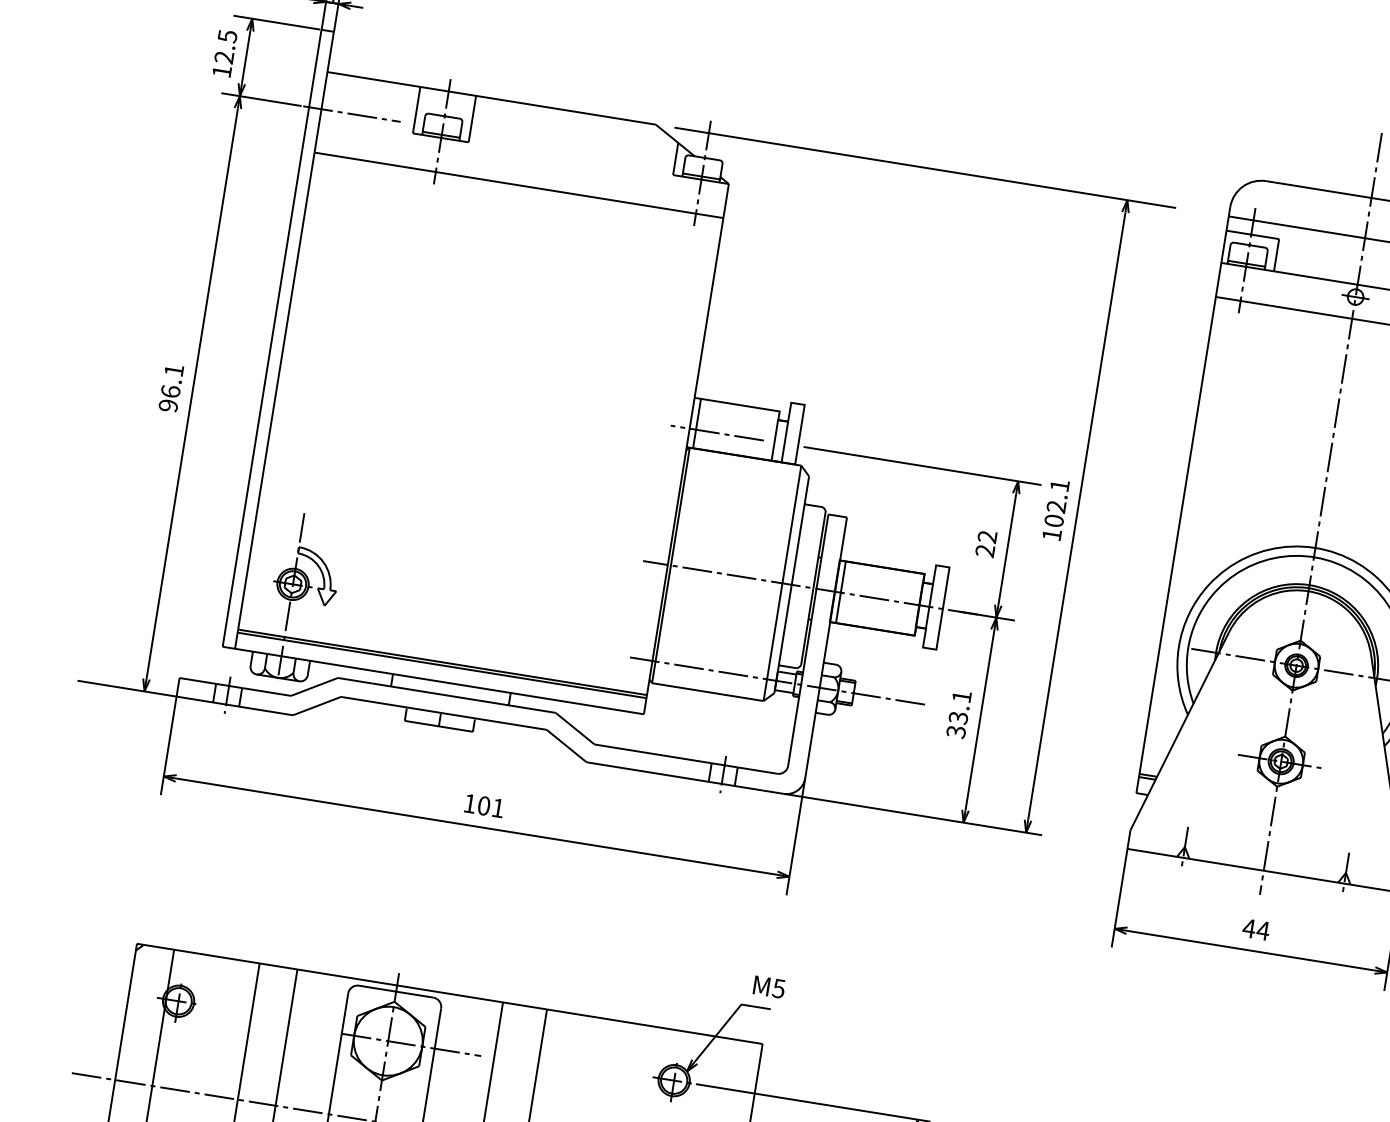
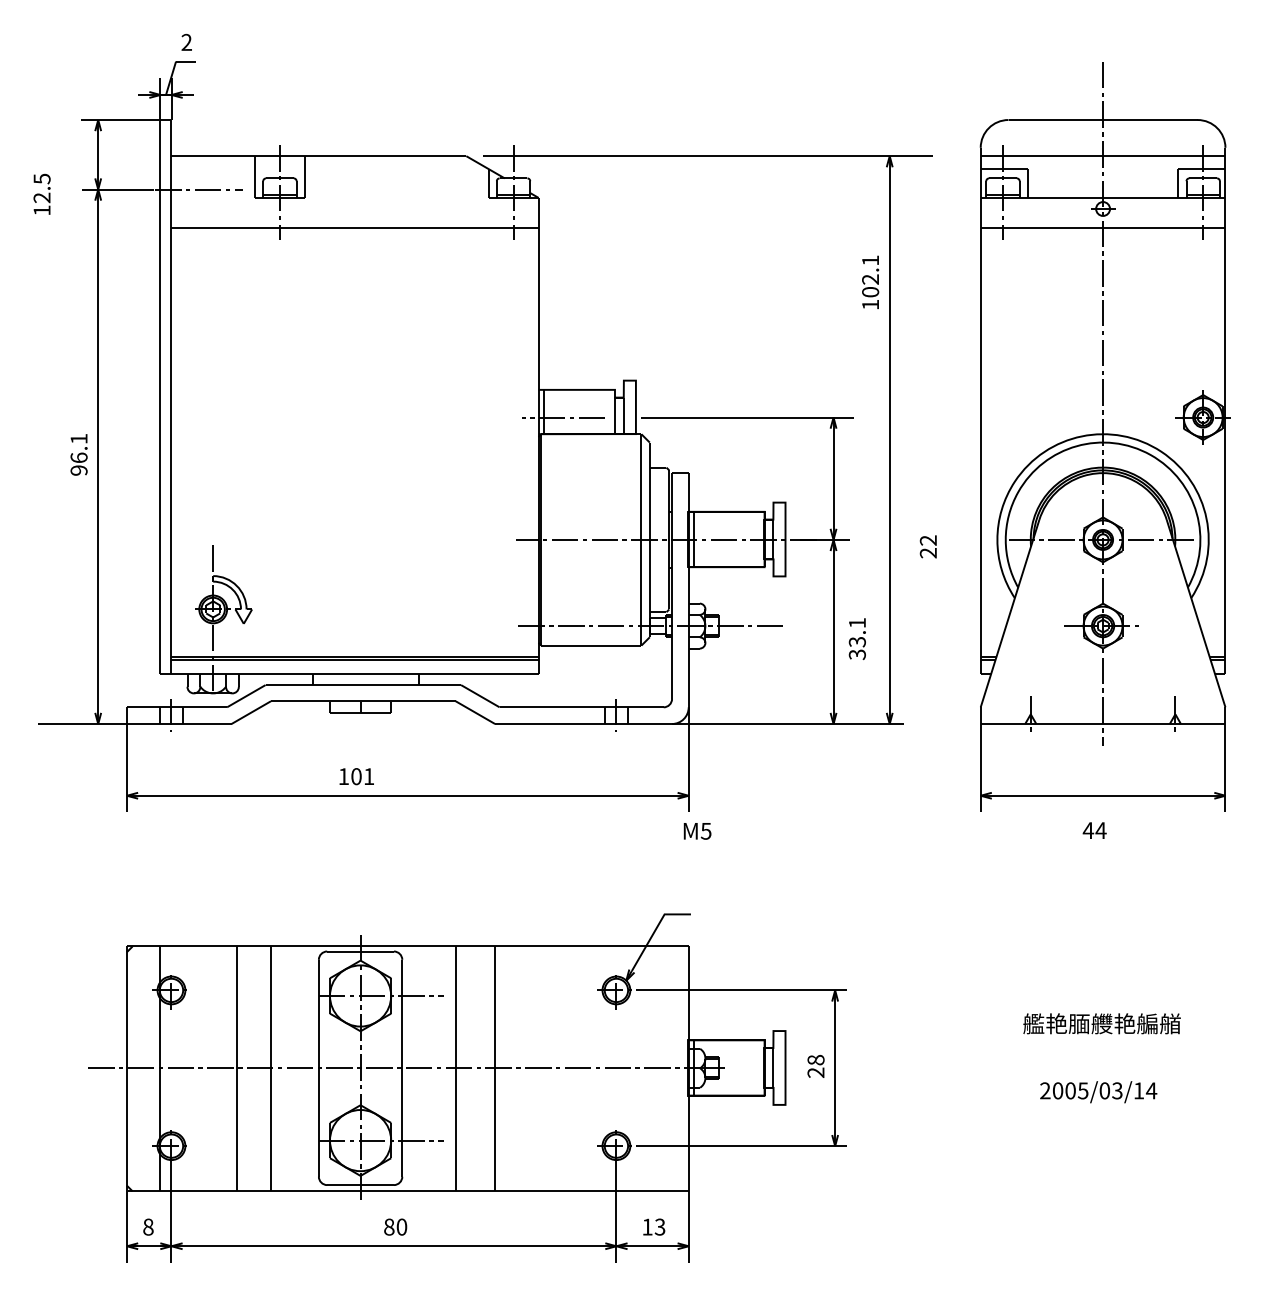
text: (224, 52) -> (41, 193), moved
text: (1056, 509) -> (870, 281), moved
text: (985, 543) -> (927, 546), moved
text: (957, 714) -> (856, 639), moved
text: (484, 805) -> (356, 776), moved
text: (1255, 929) -> (1094, 830), moved
text: (769, 987) -> (697, 831), moved

